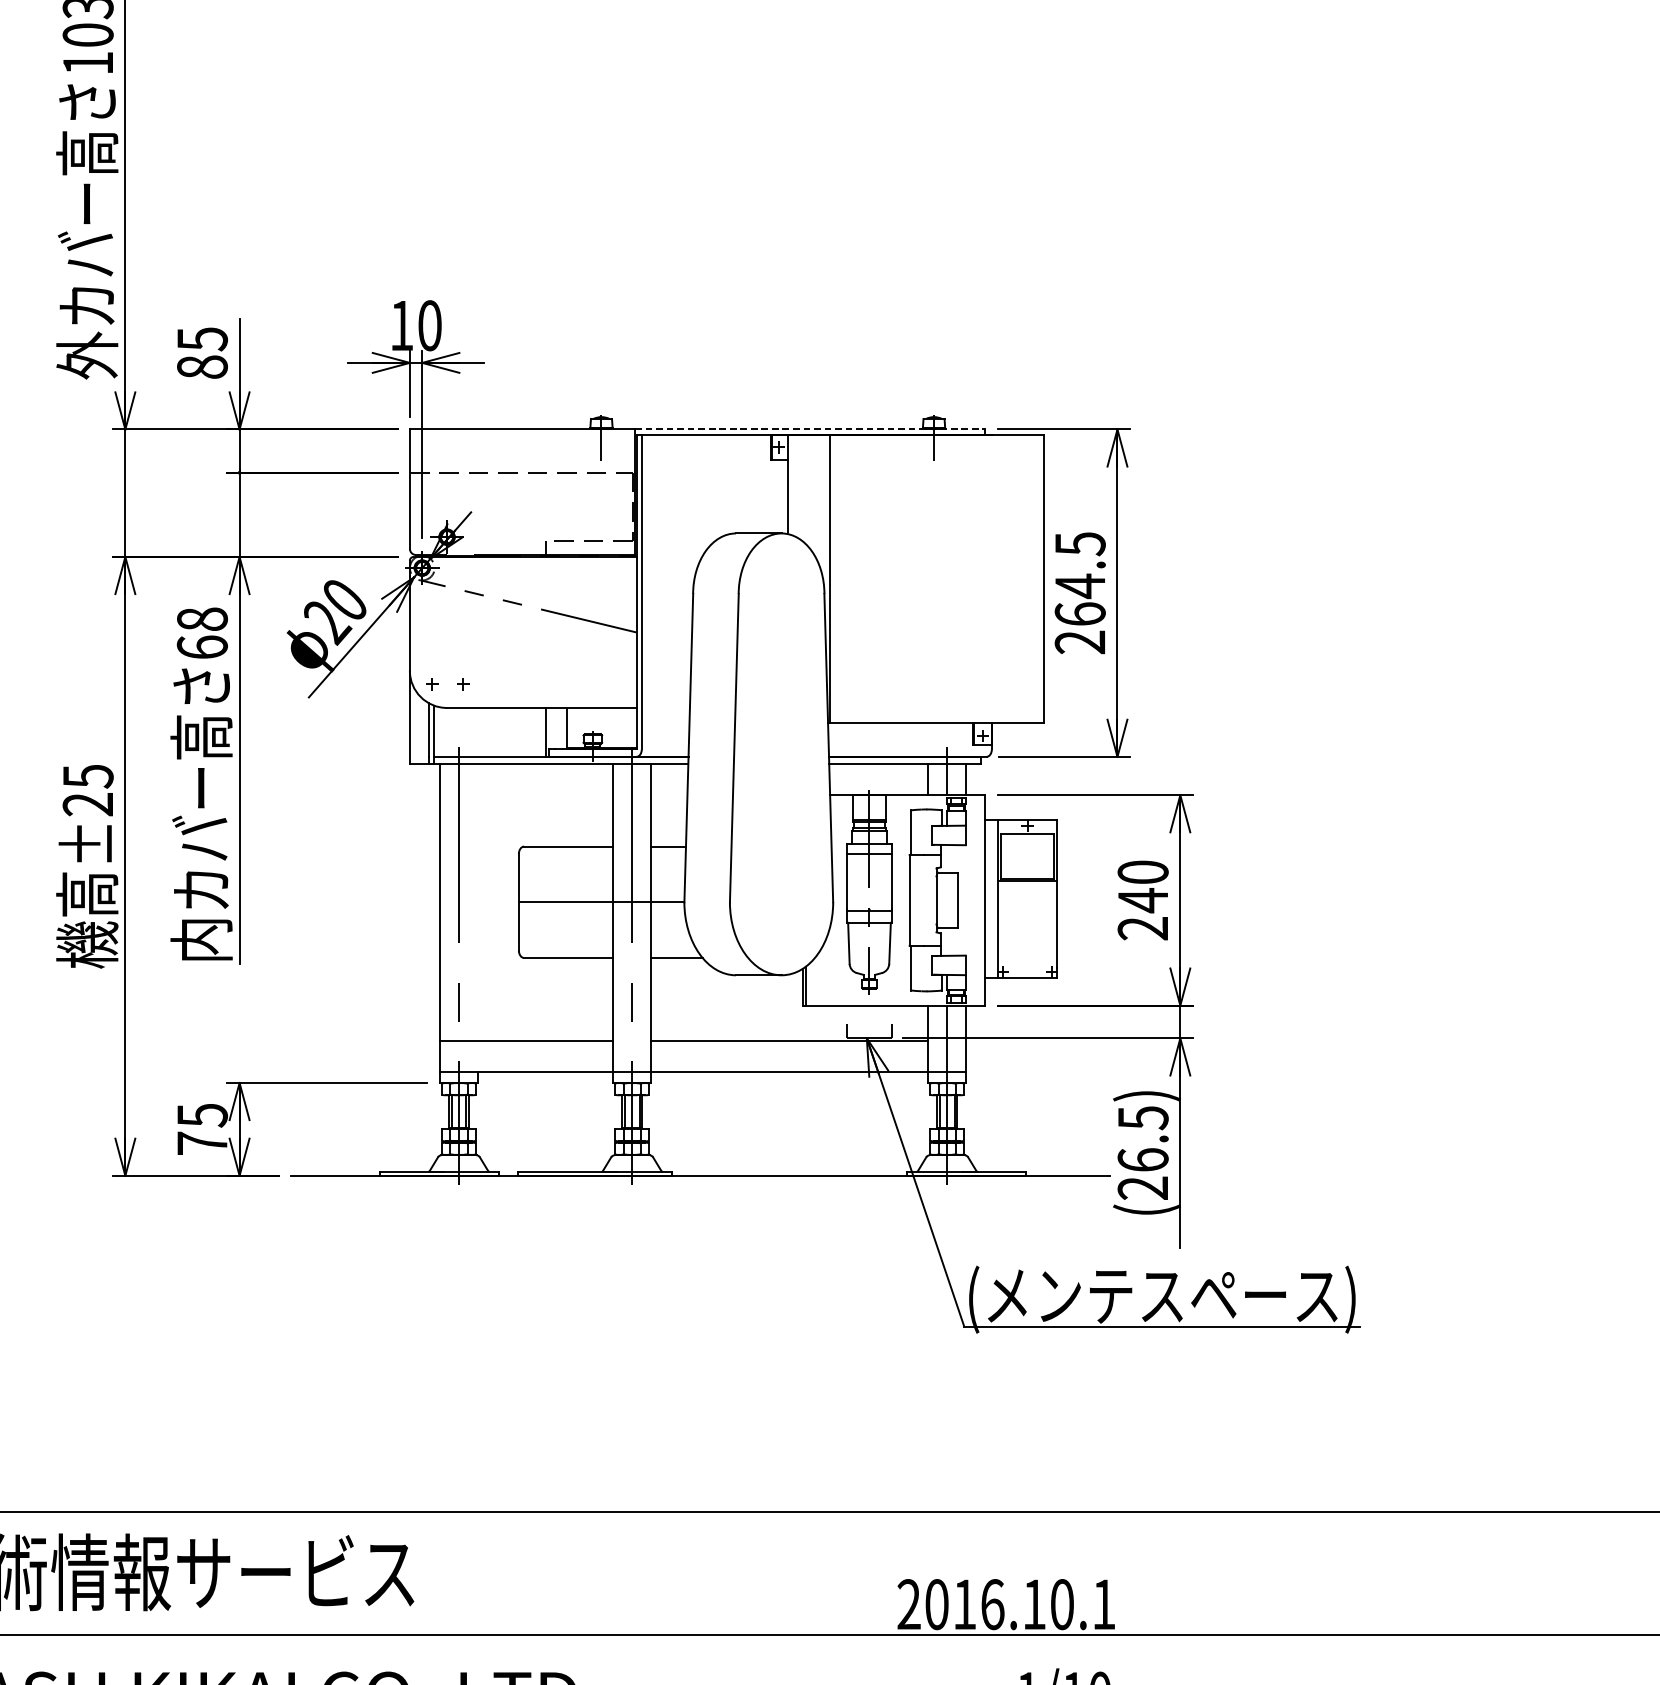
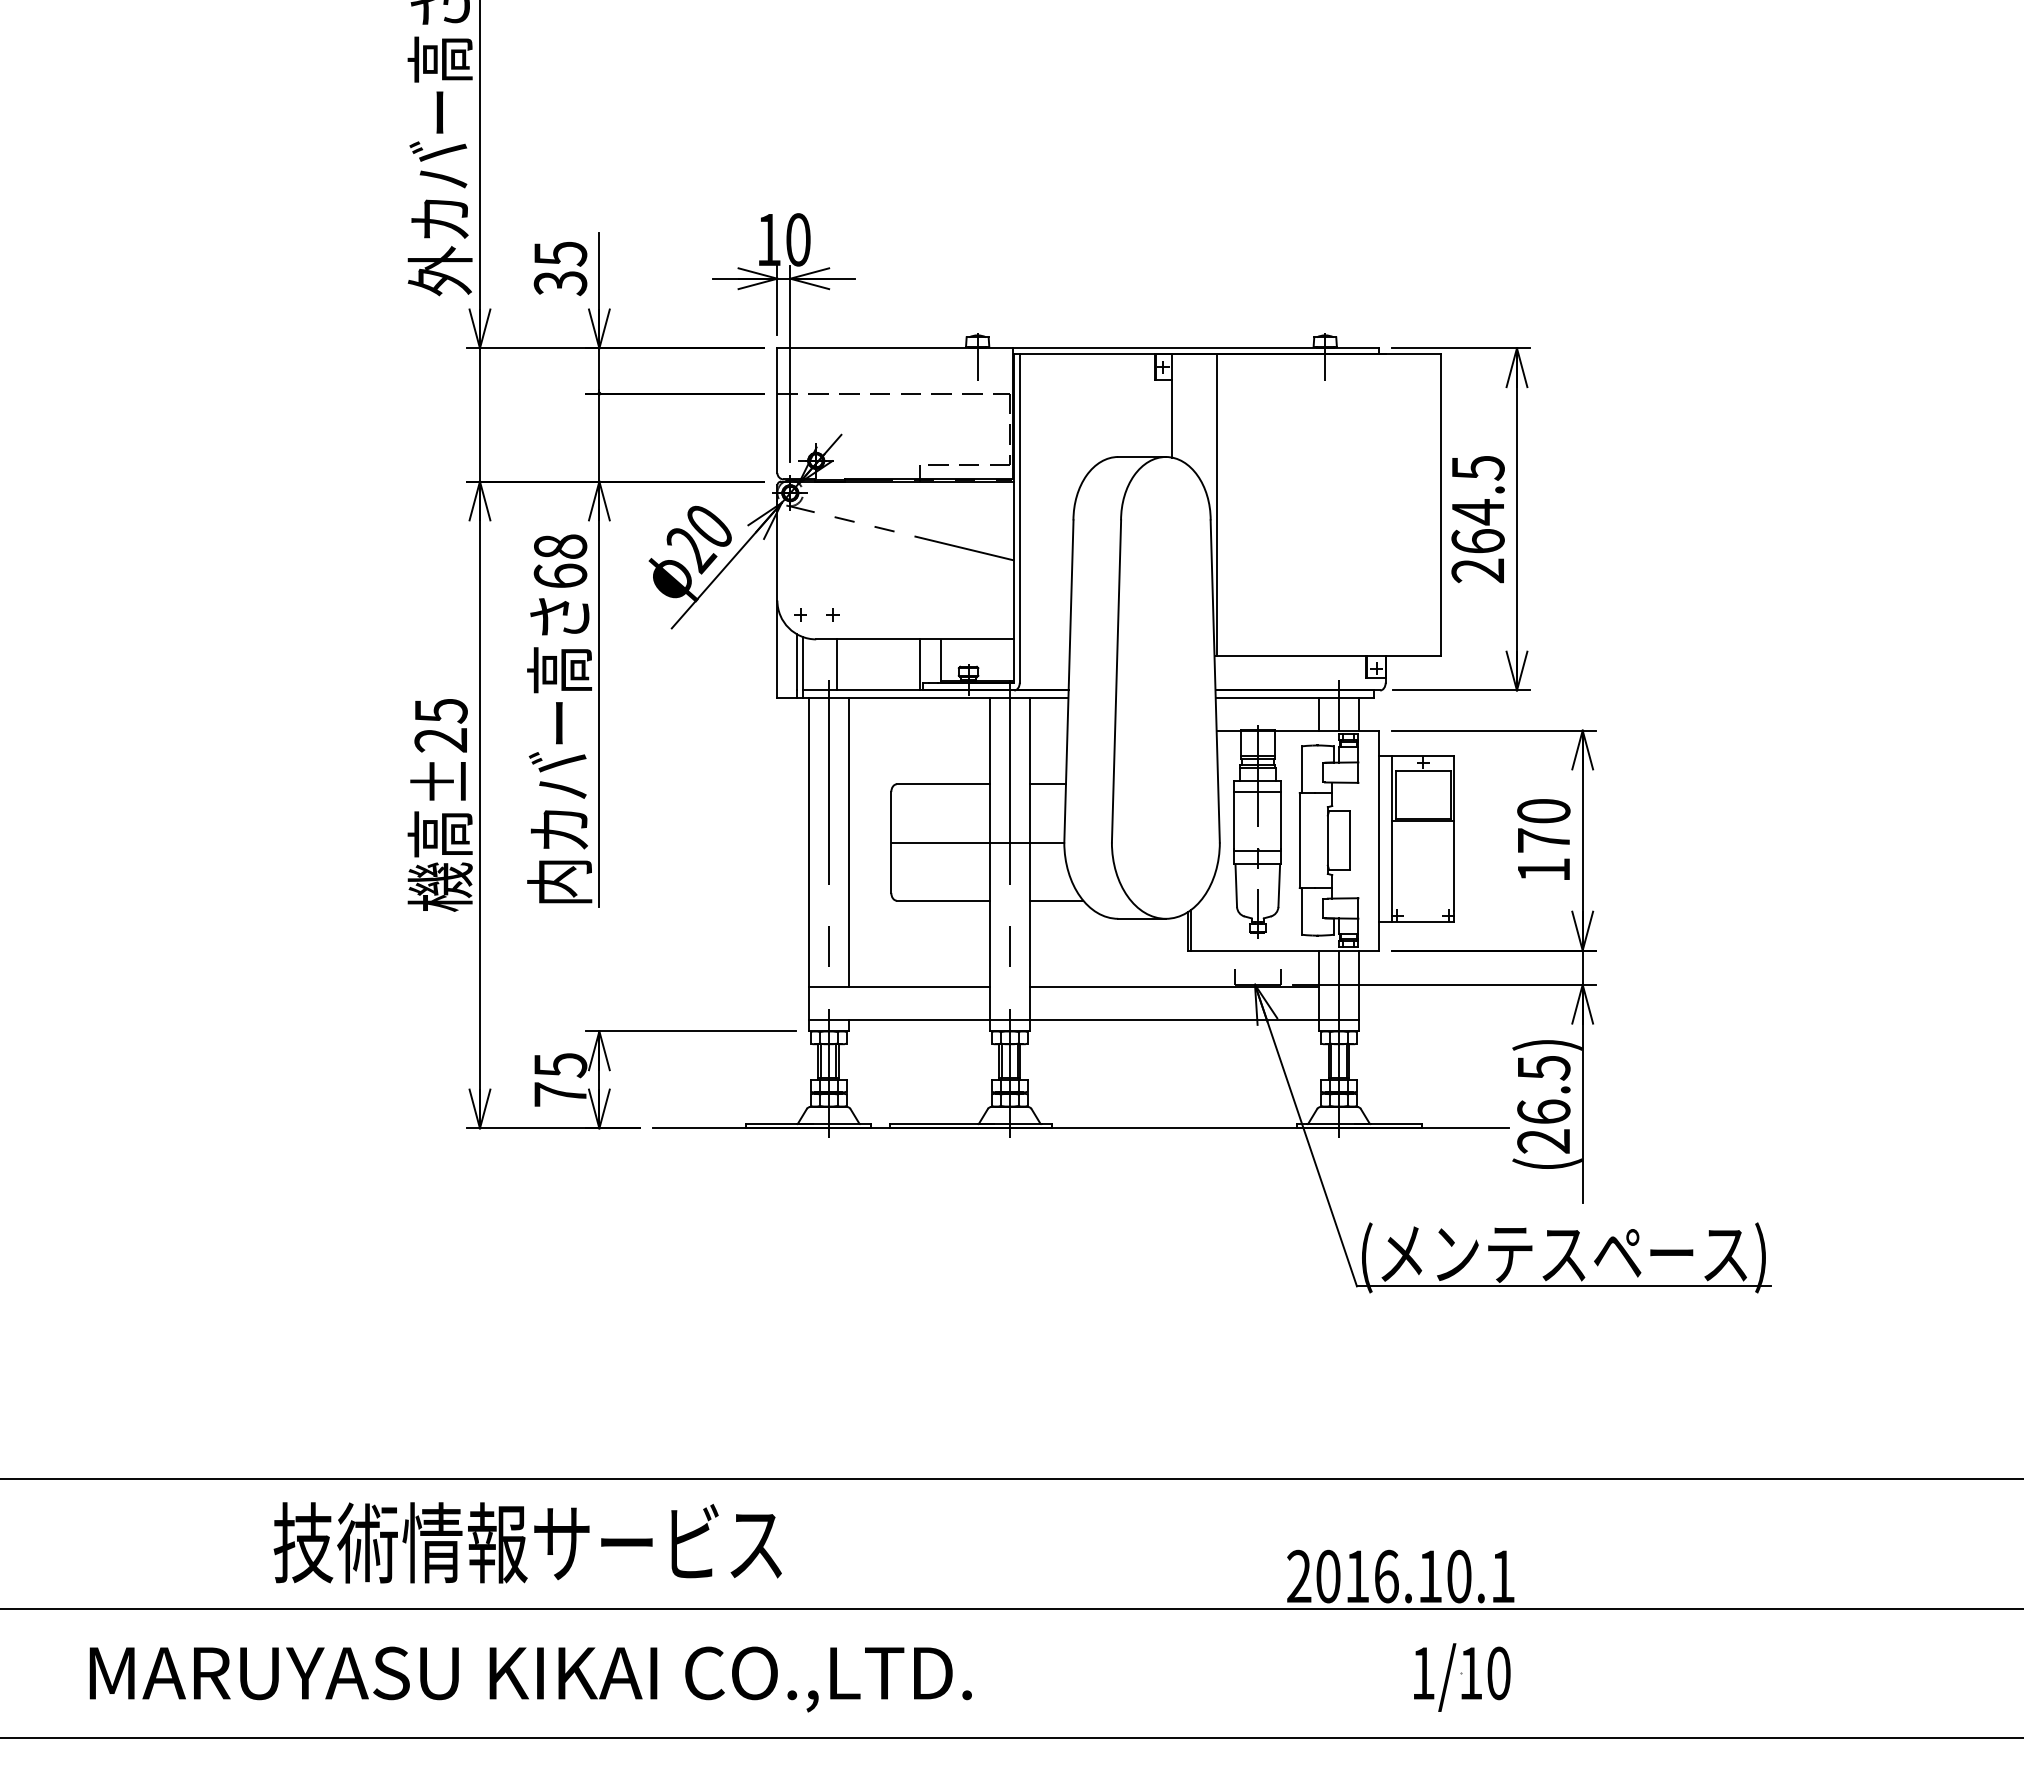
text: (202, 367) -> (560, 283), 85 -> 35
line: (810, 429) -> (1196, 348), dashed -> solid
line: (467, 731) -> (837, 664), added
line: (477, 902) -> (848, 842), added
text: (1142, 913) -> (1543, 854), 240 -> 170

